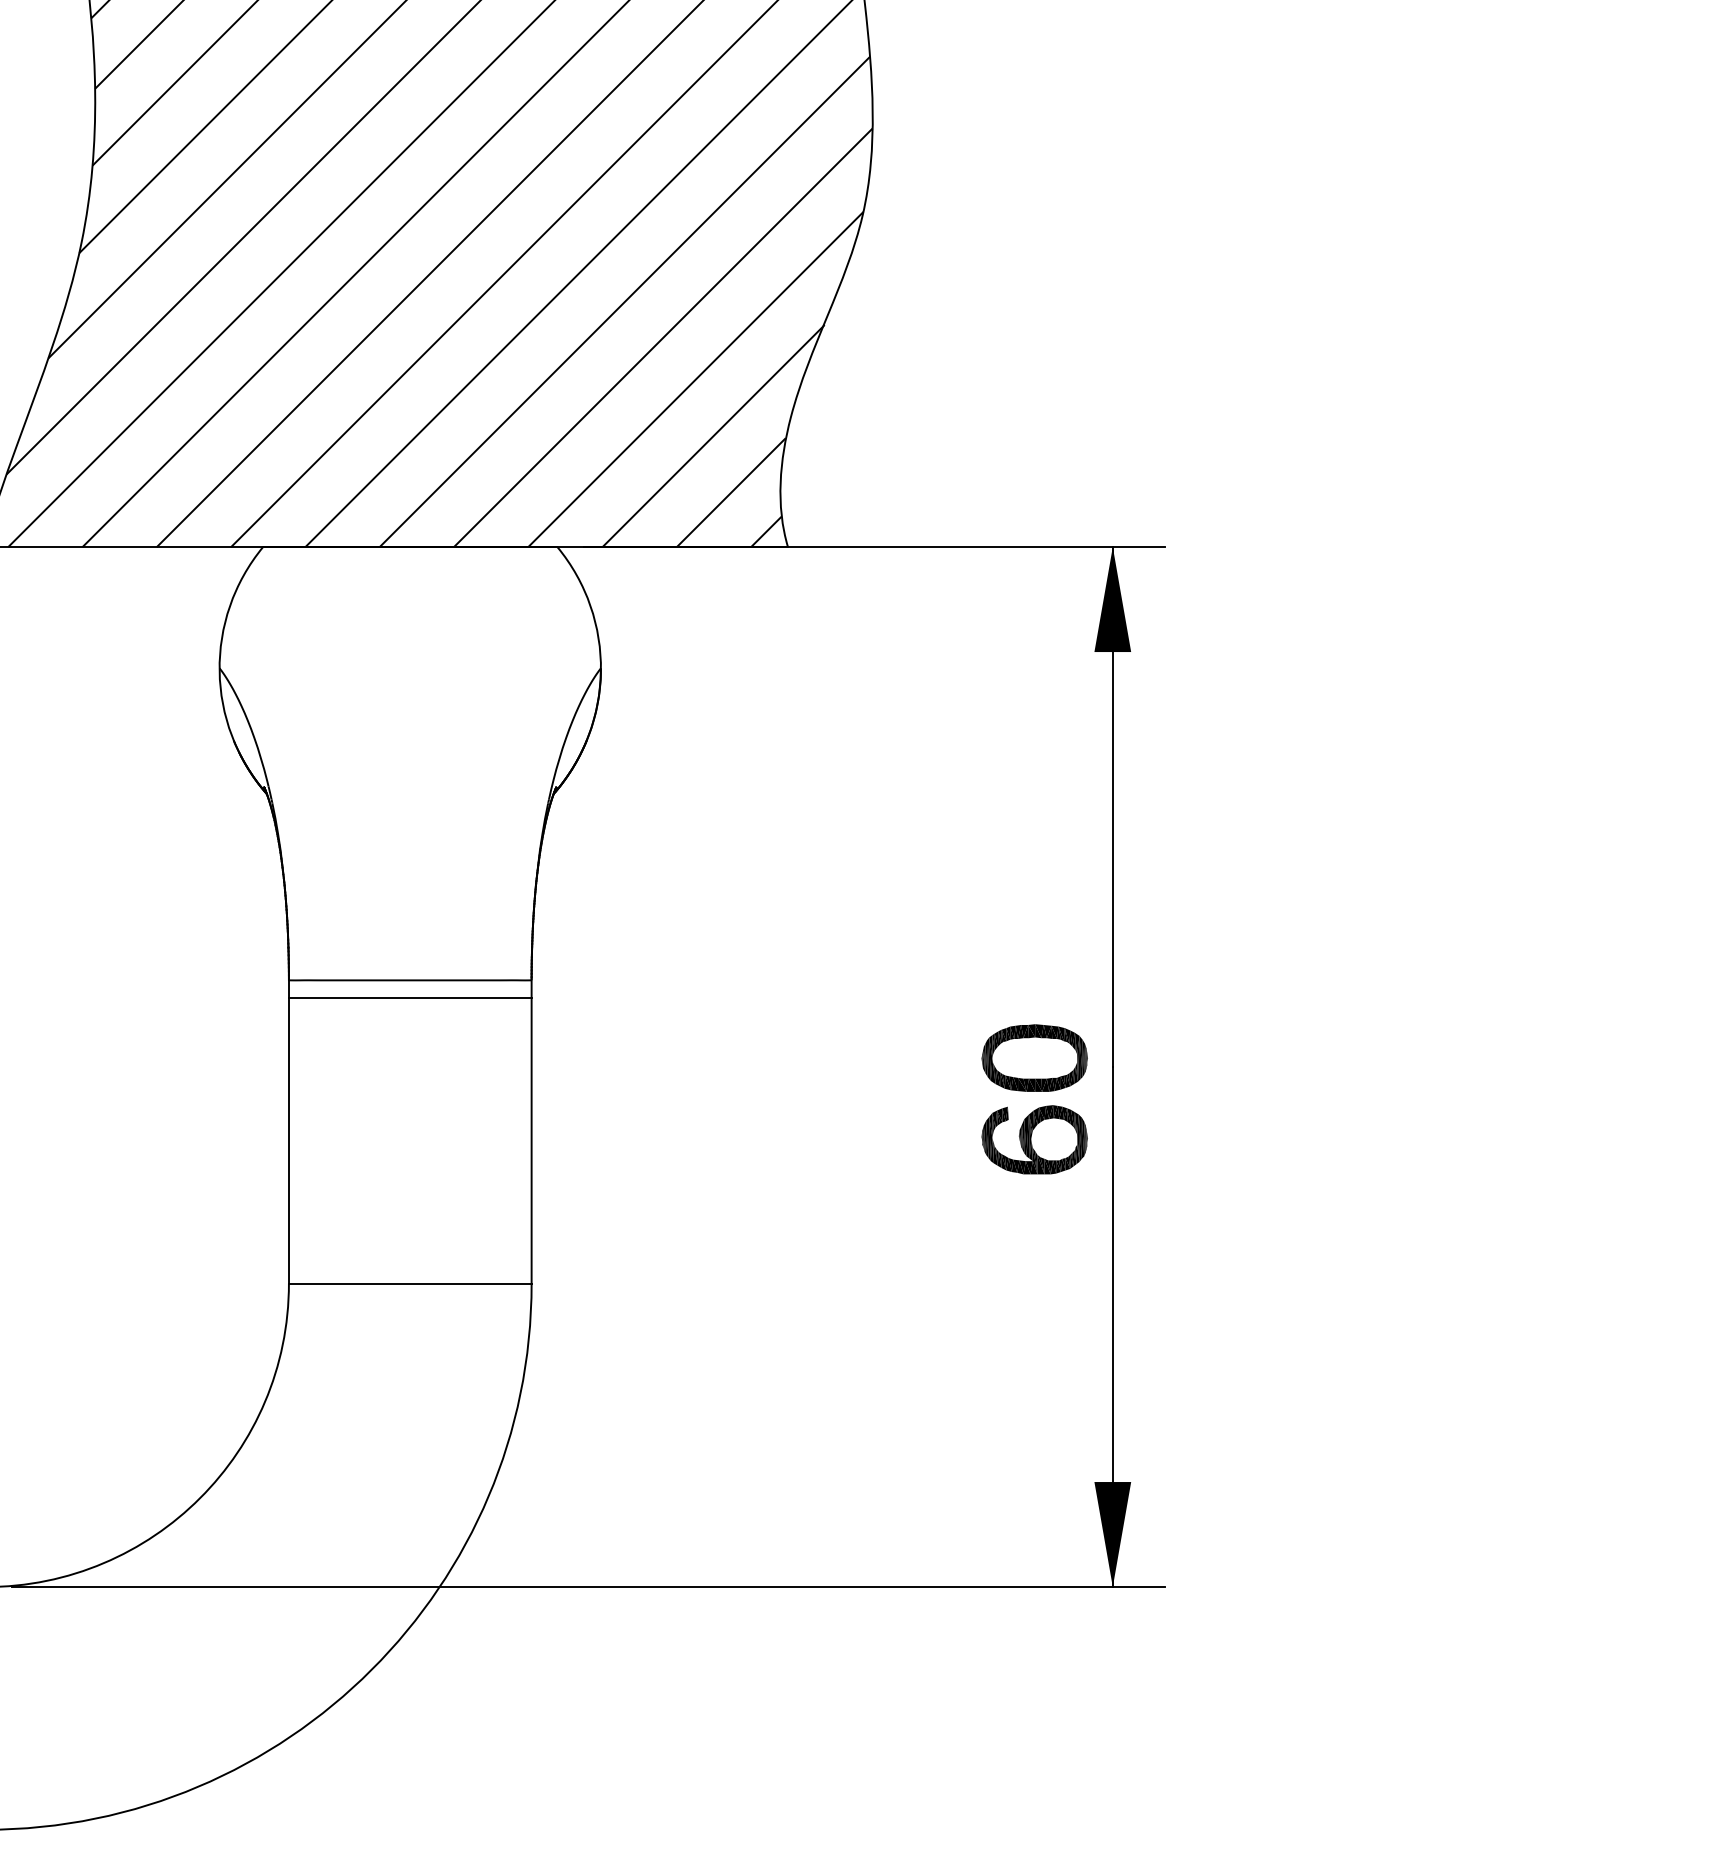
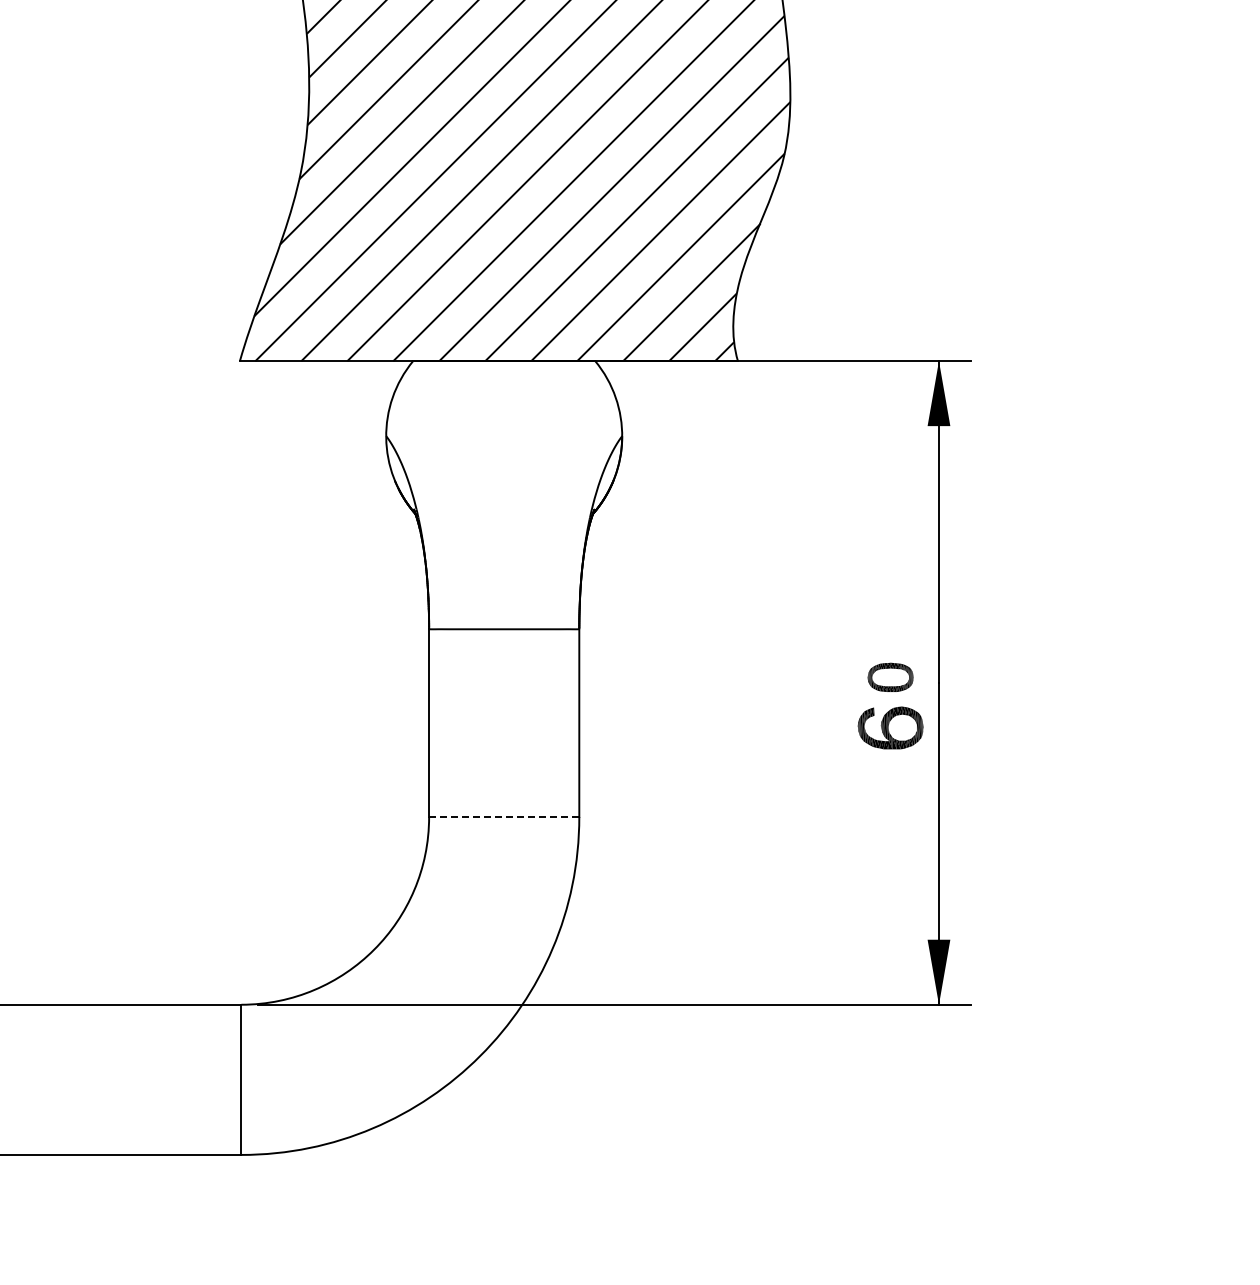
line: (410, 998) -> (504, 640), removed
part: (1034, 1058) -> (890, 677), size x0.7
line: (410, 1284) -> (504, 817), solid -> dashed

